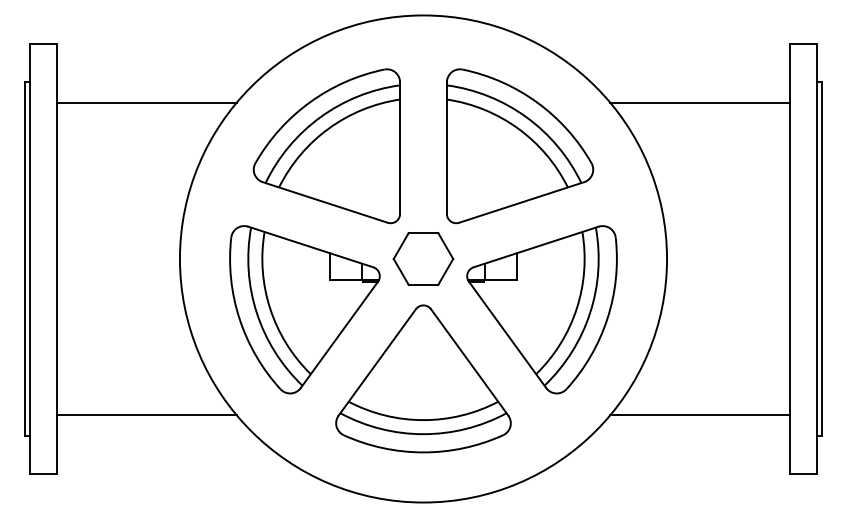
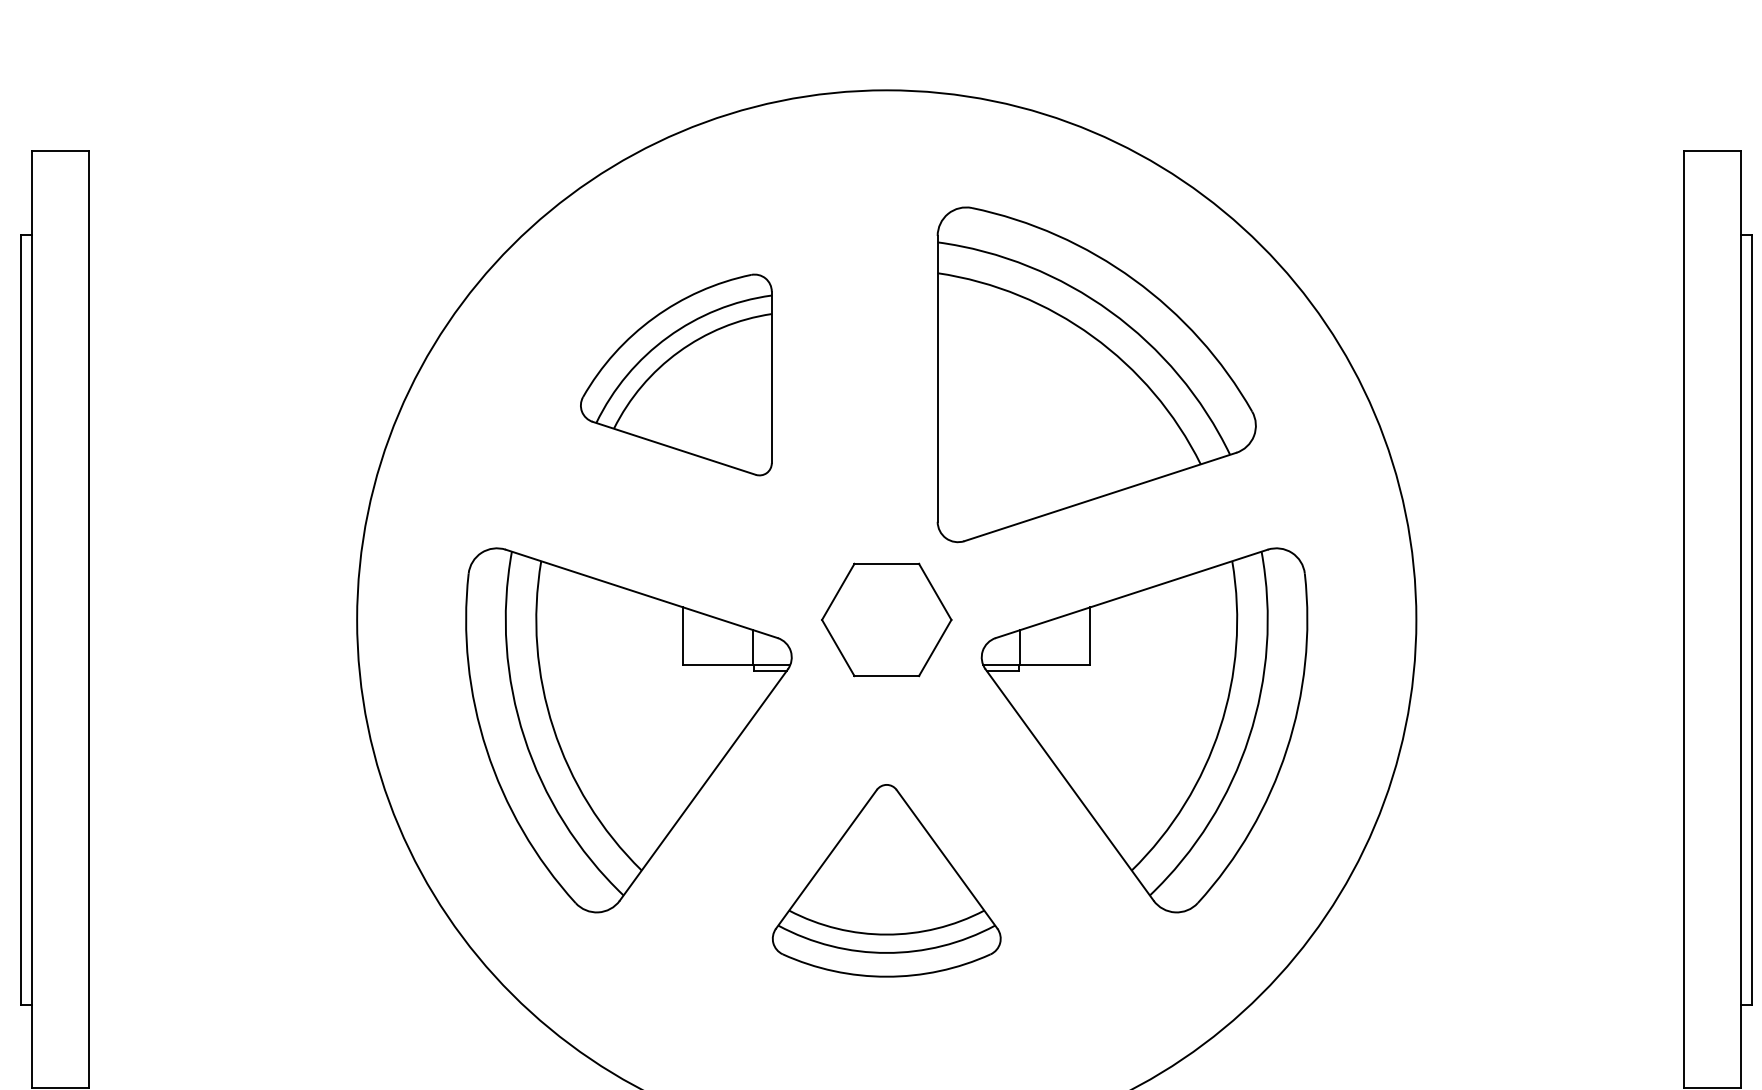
line: (146, 102) -> (284, 279), removed
line: (700, 102) -> (1489, 279), removed
part: (326, 146) -> (675, 375), size x0.6
part: (423, 378) -> (886, 879), size x0.6
line: (146, 415) -> (284, 960), removed
line: (700, 415) -> (1489, 960), removed

